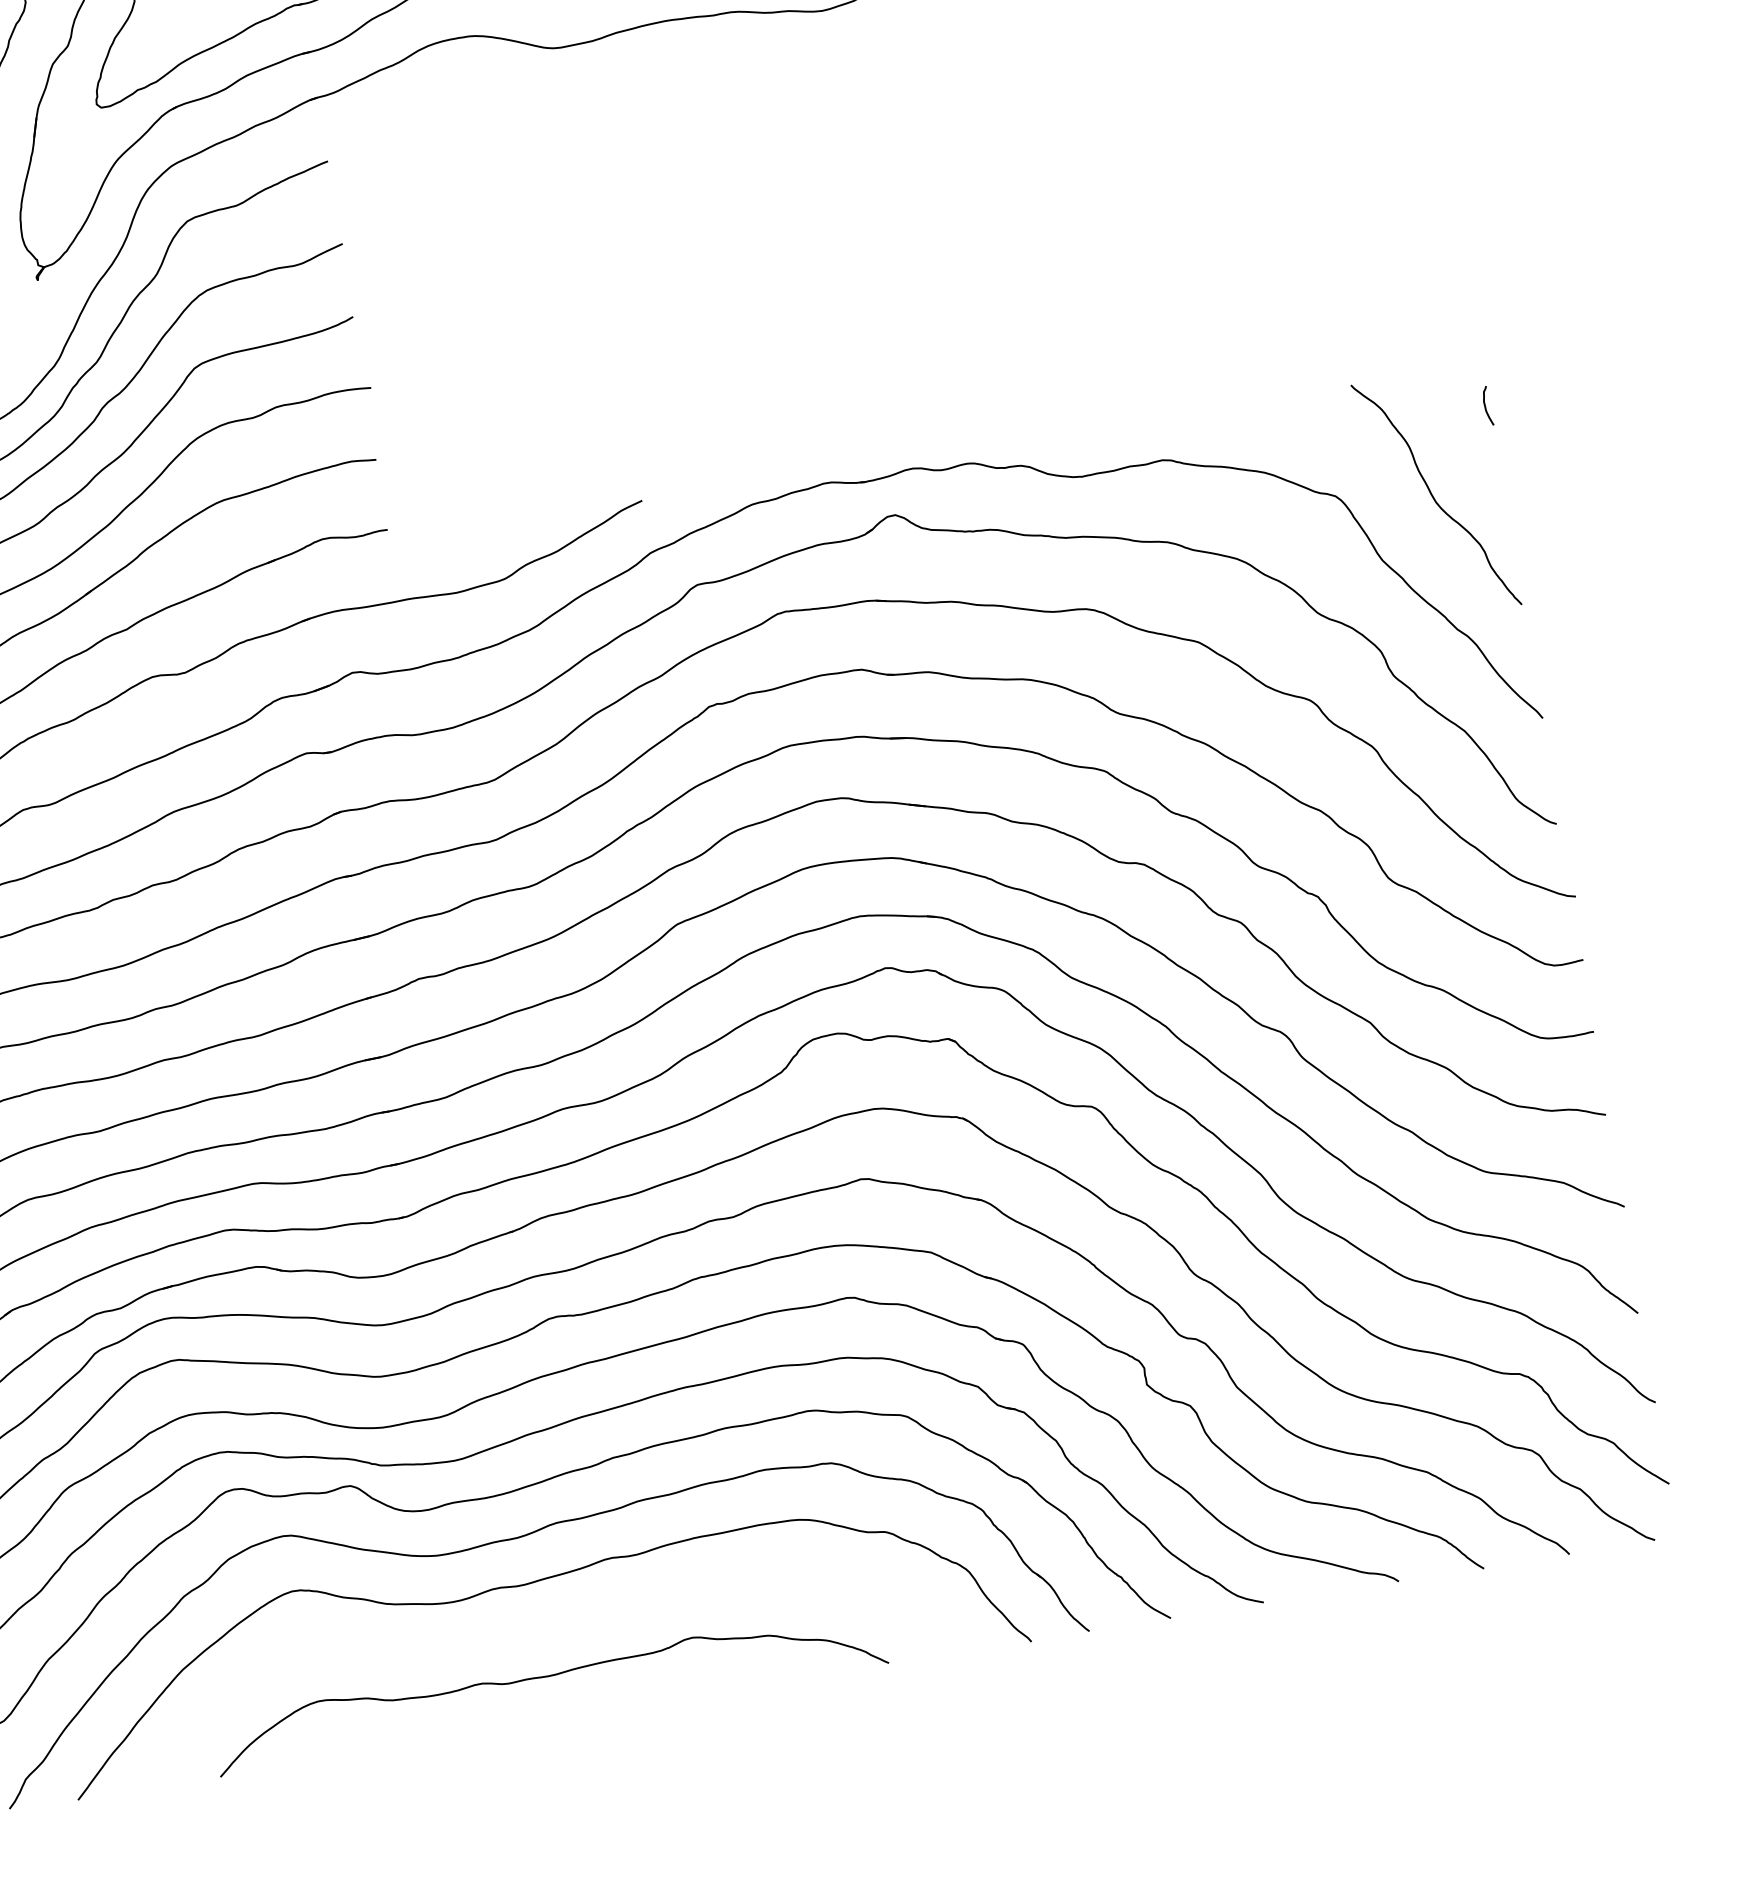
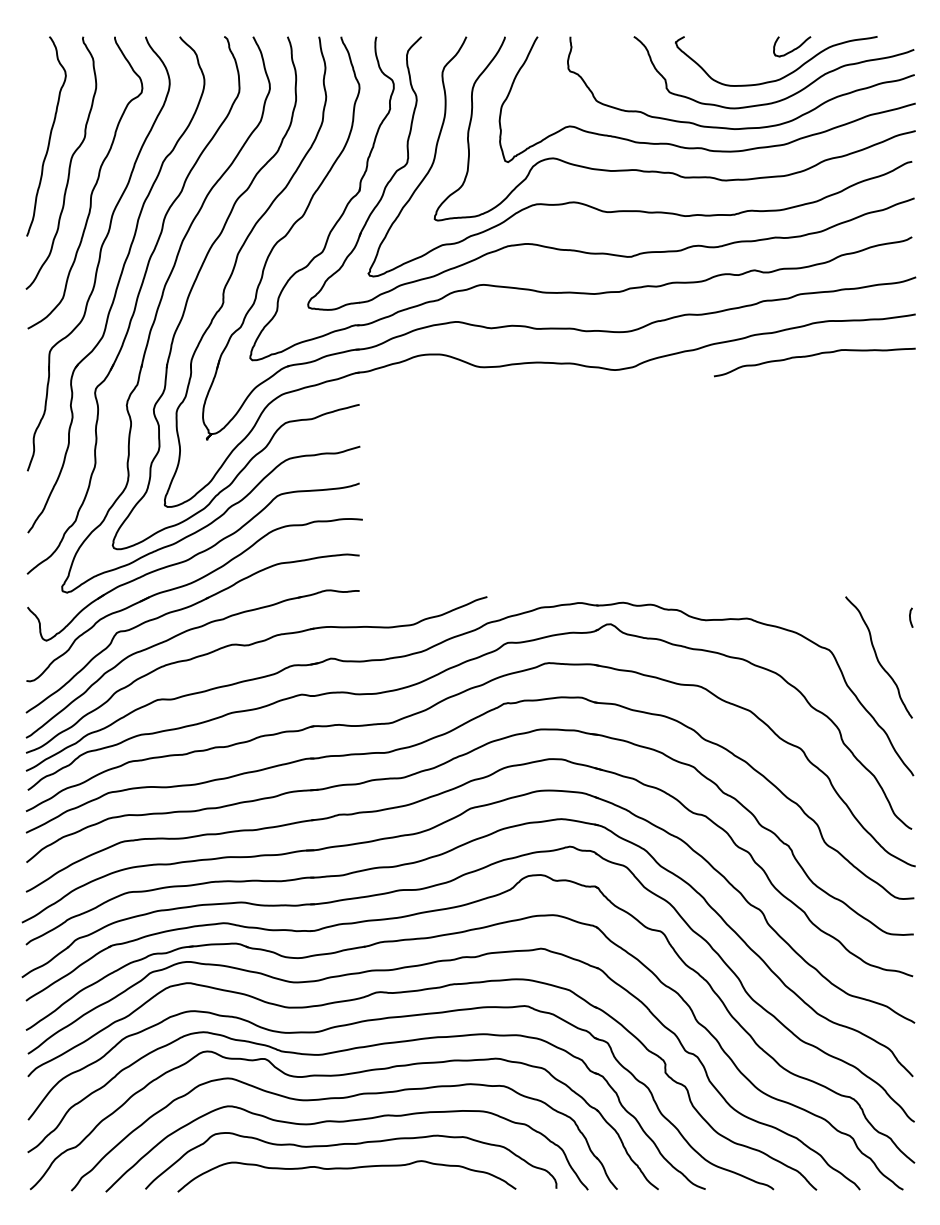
curve: (548, 1627) -> (351, 1144), added

